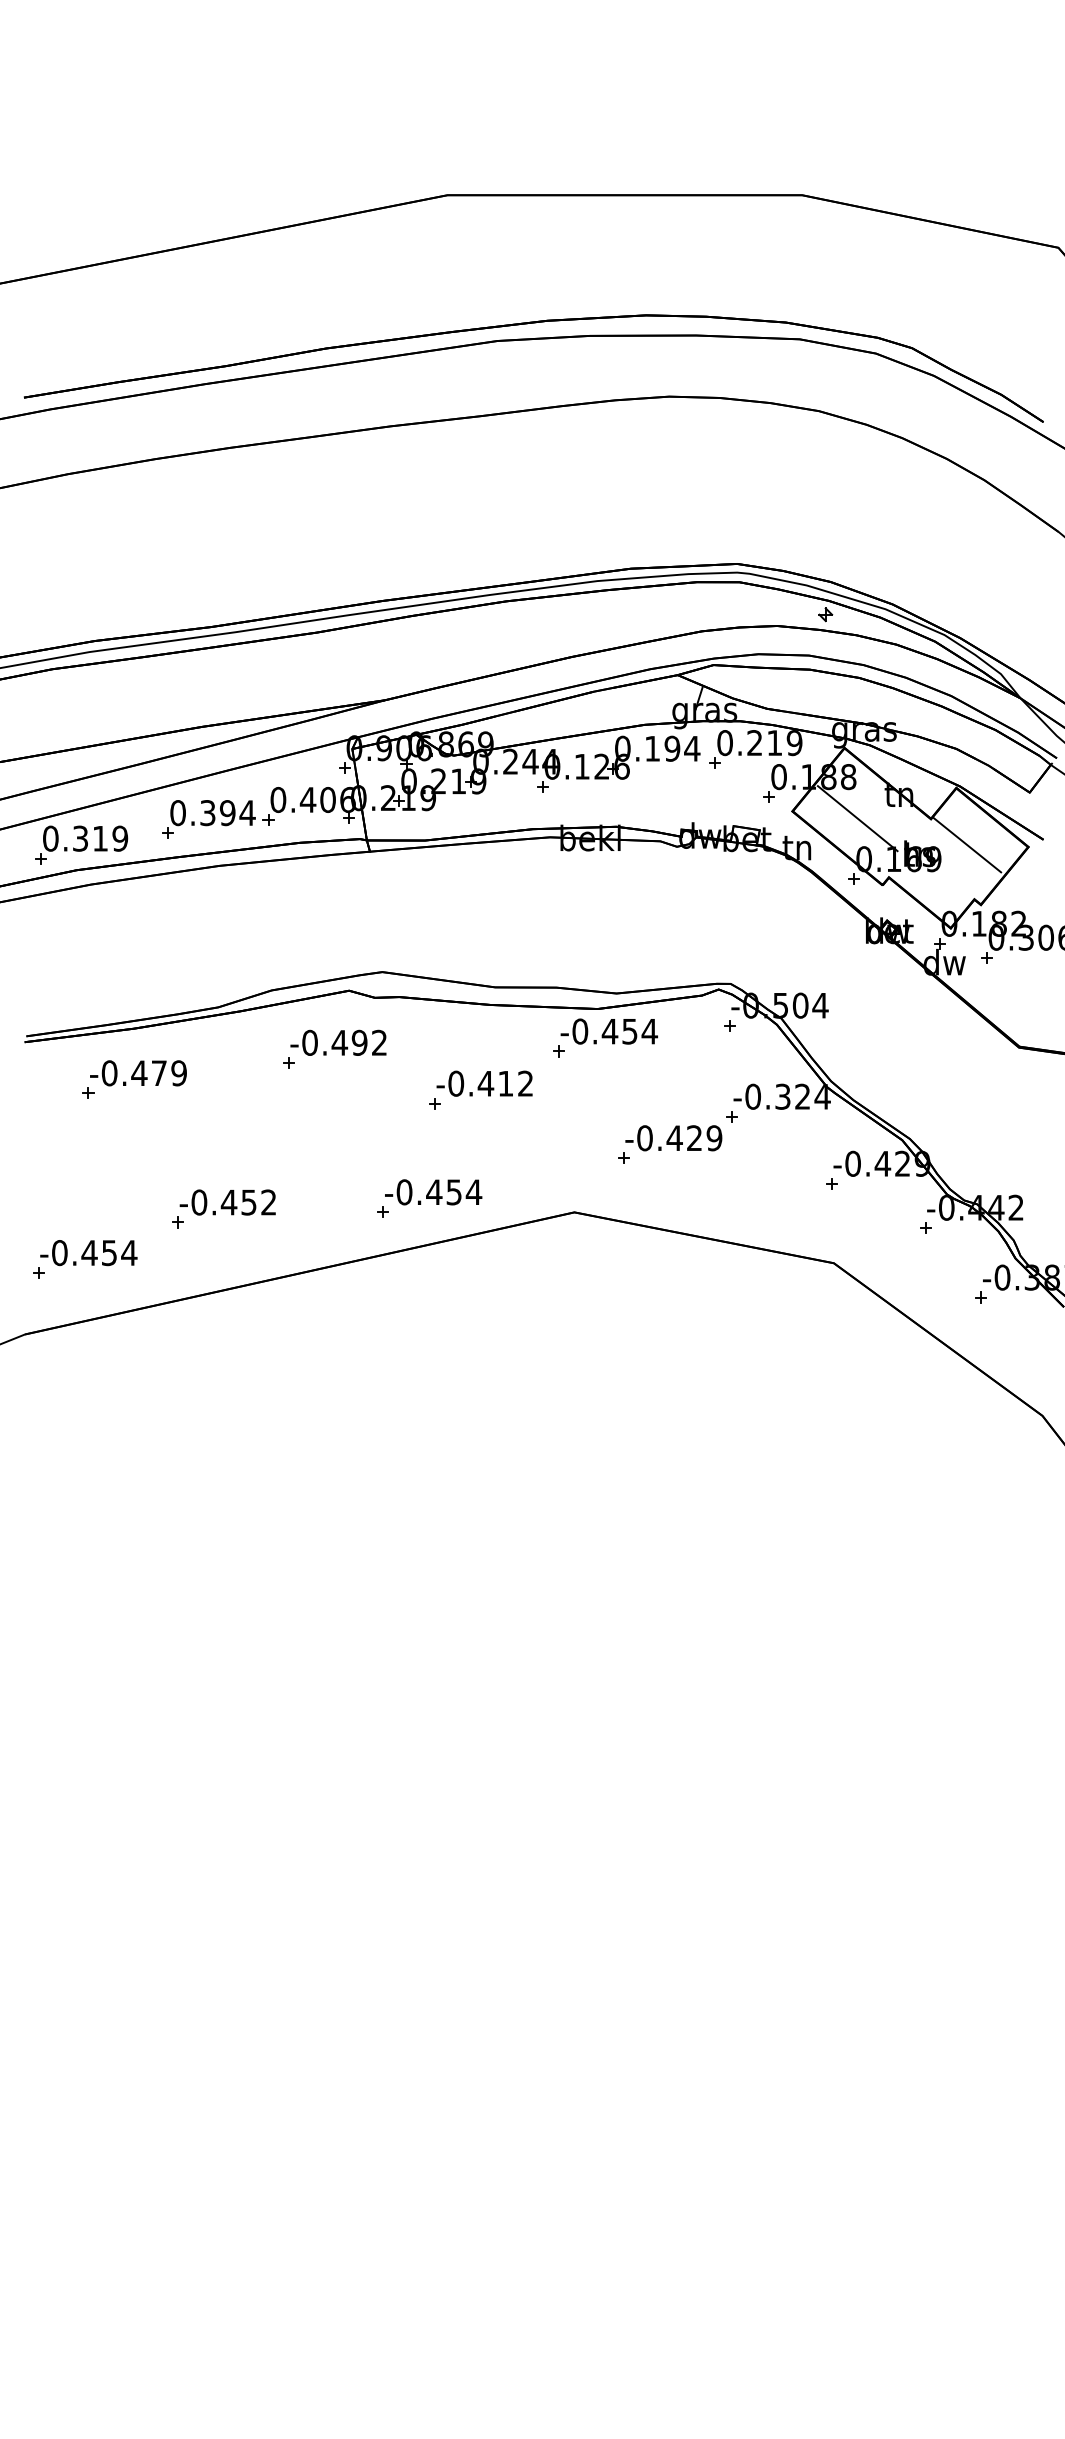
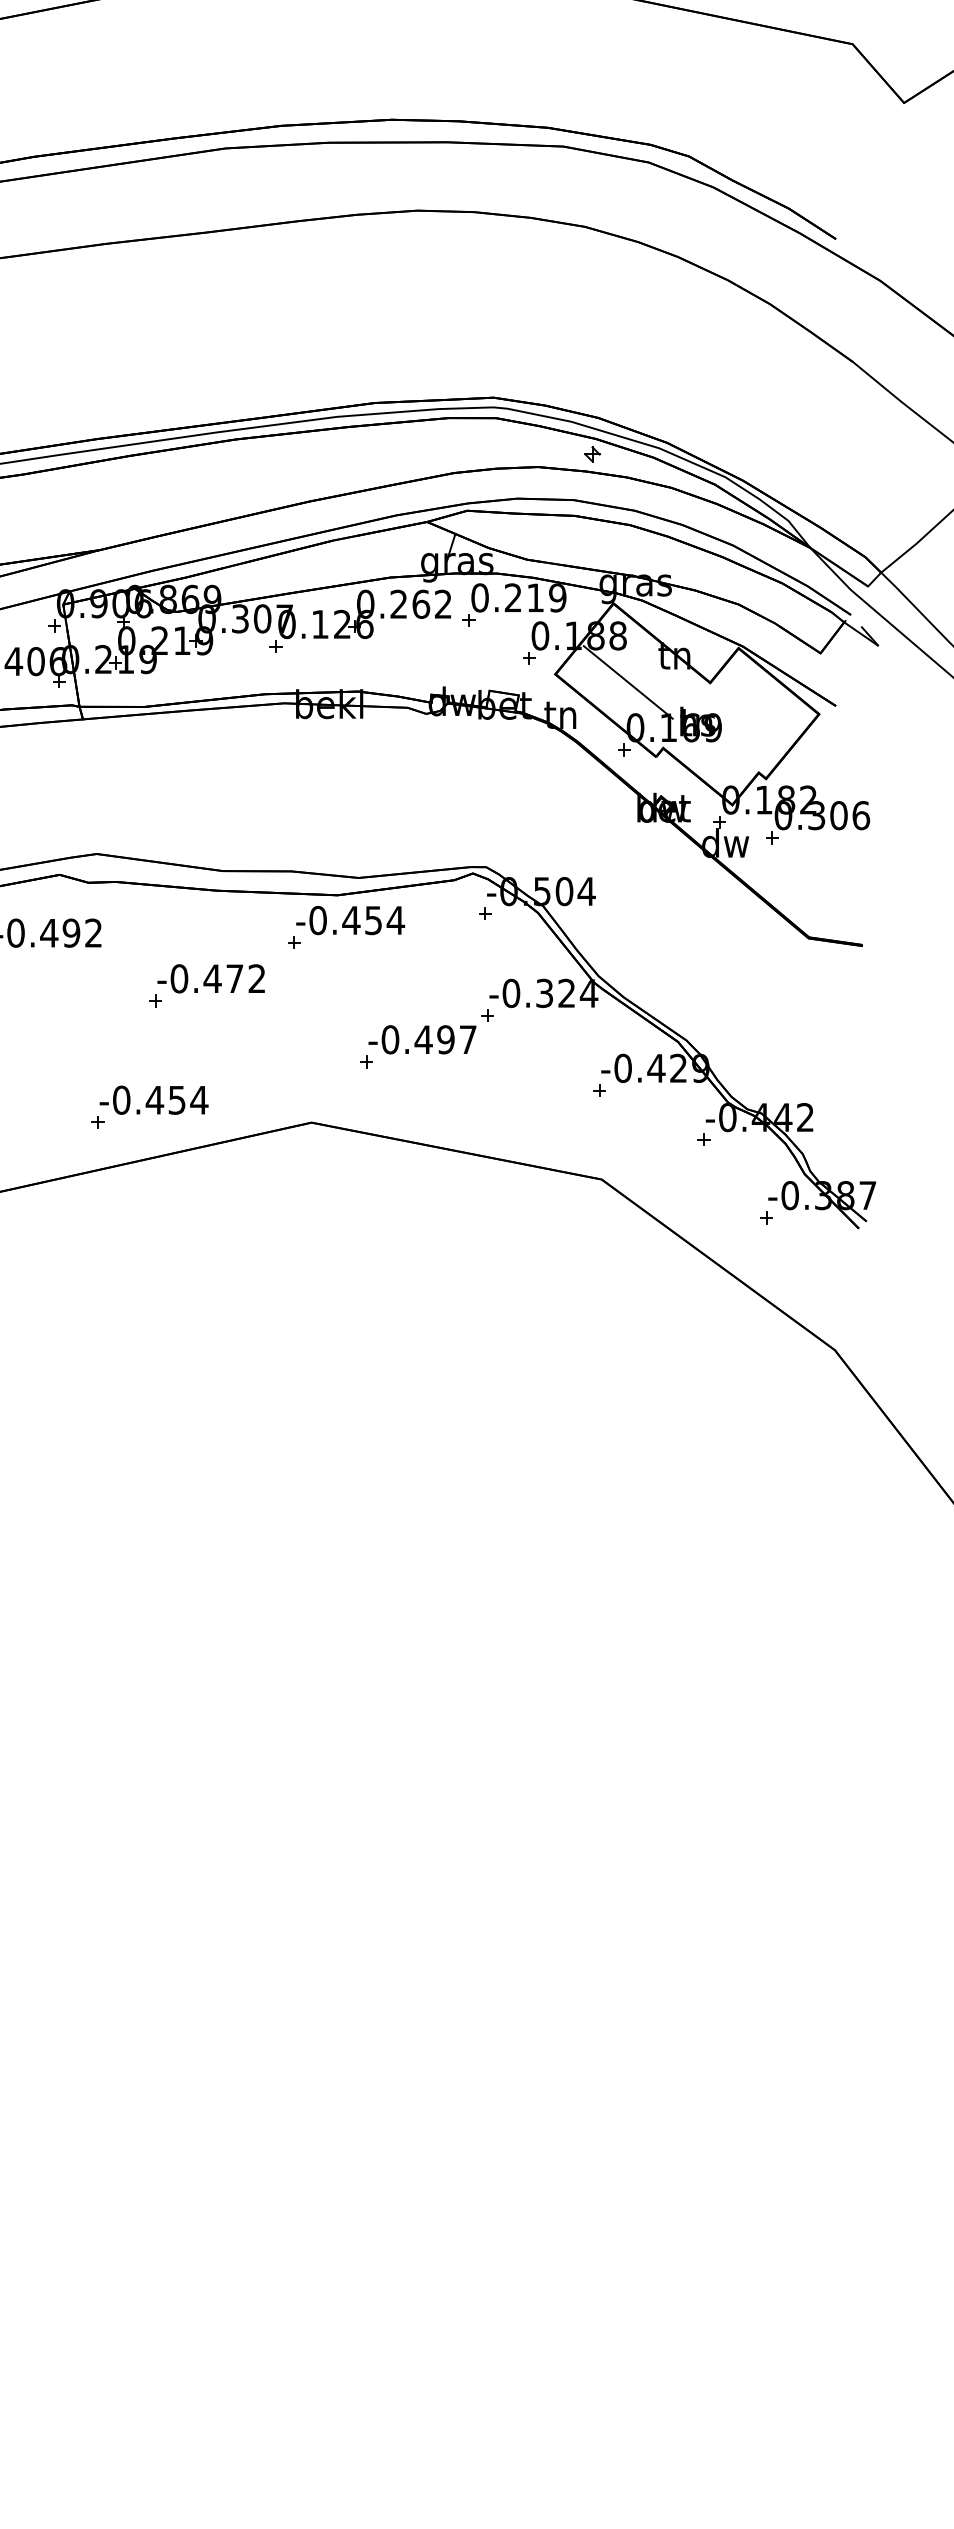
text: (672, 748) -> (421, 604), 0.194 -> 0.262
text: (530, 761) -> (262, 618), 0.244 -> 0.307
line: (967, 844) -> (751, 711), removed
text: (505, 1083) -> (234, 978), -0.412 -> -0.472
text: (704, 1138) -> (456, 1040), -0.429 -> -0.497

